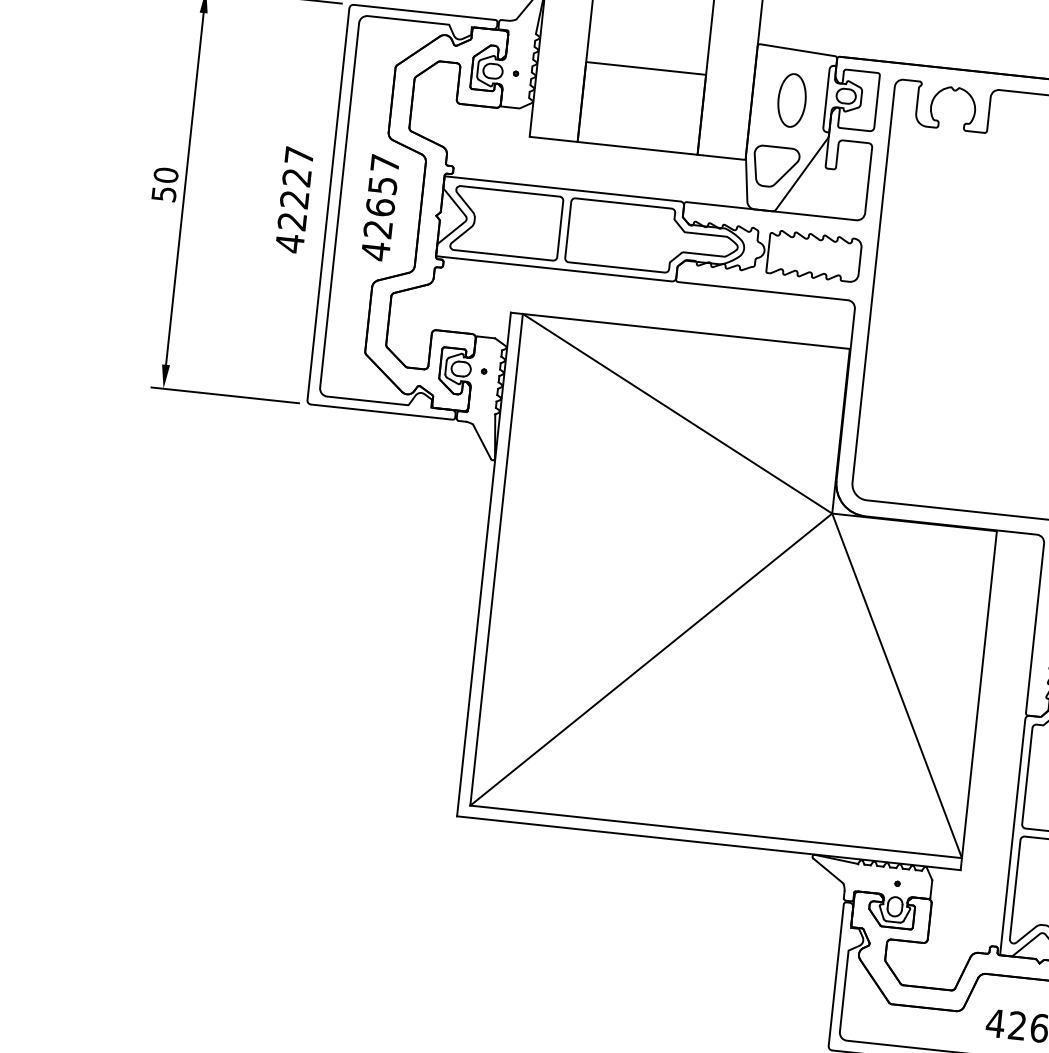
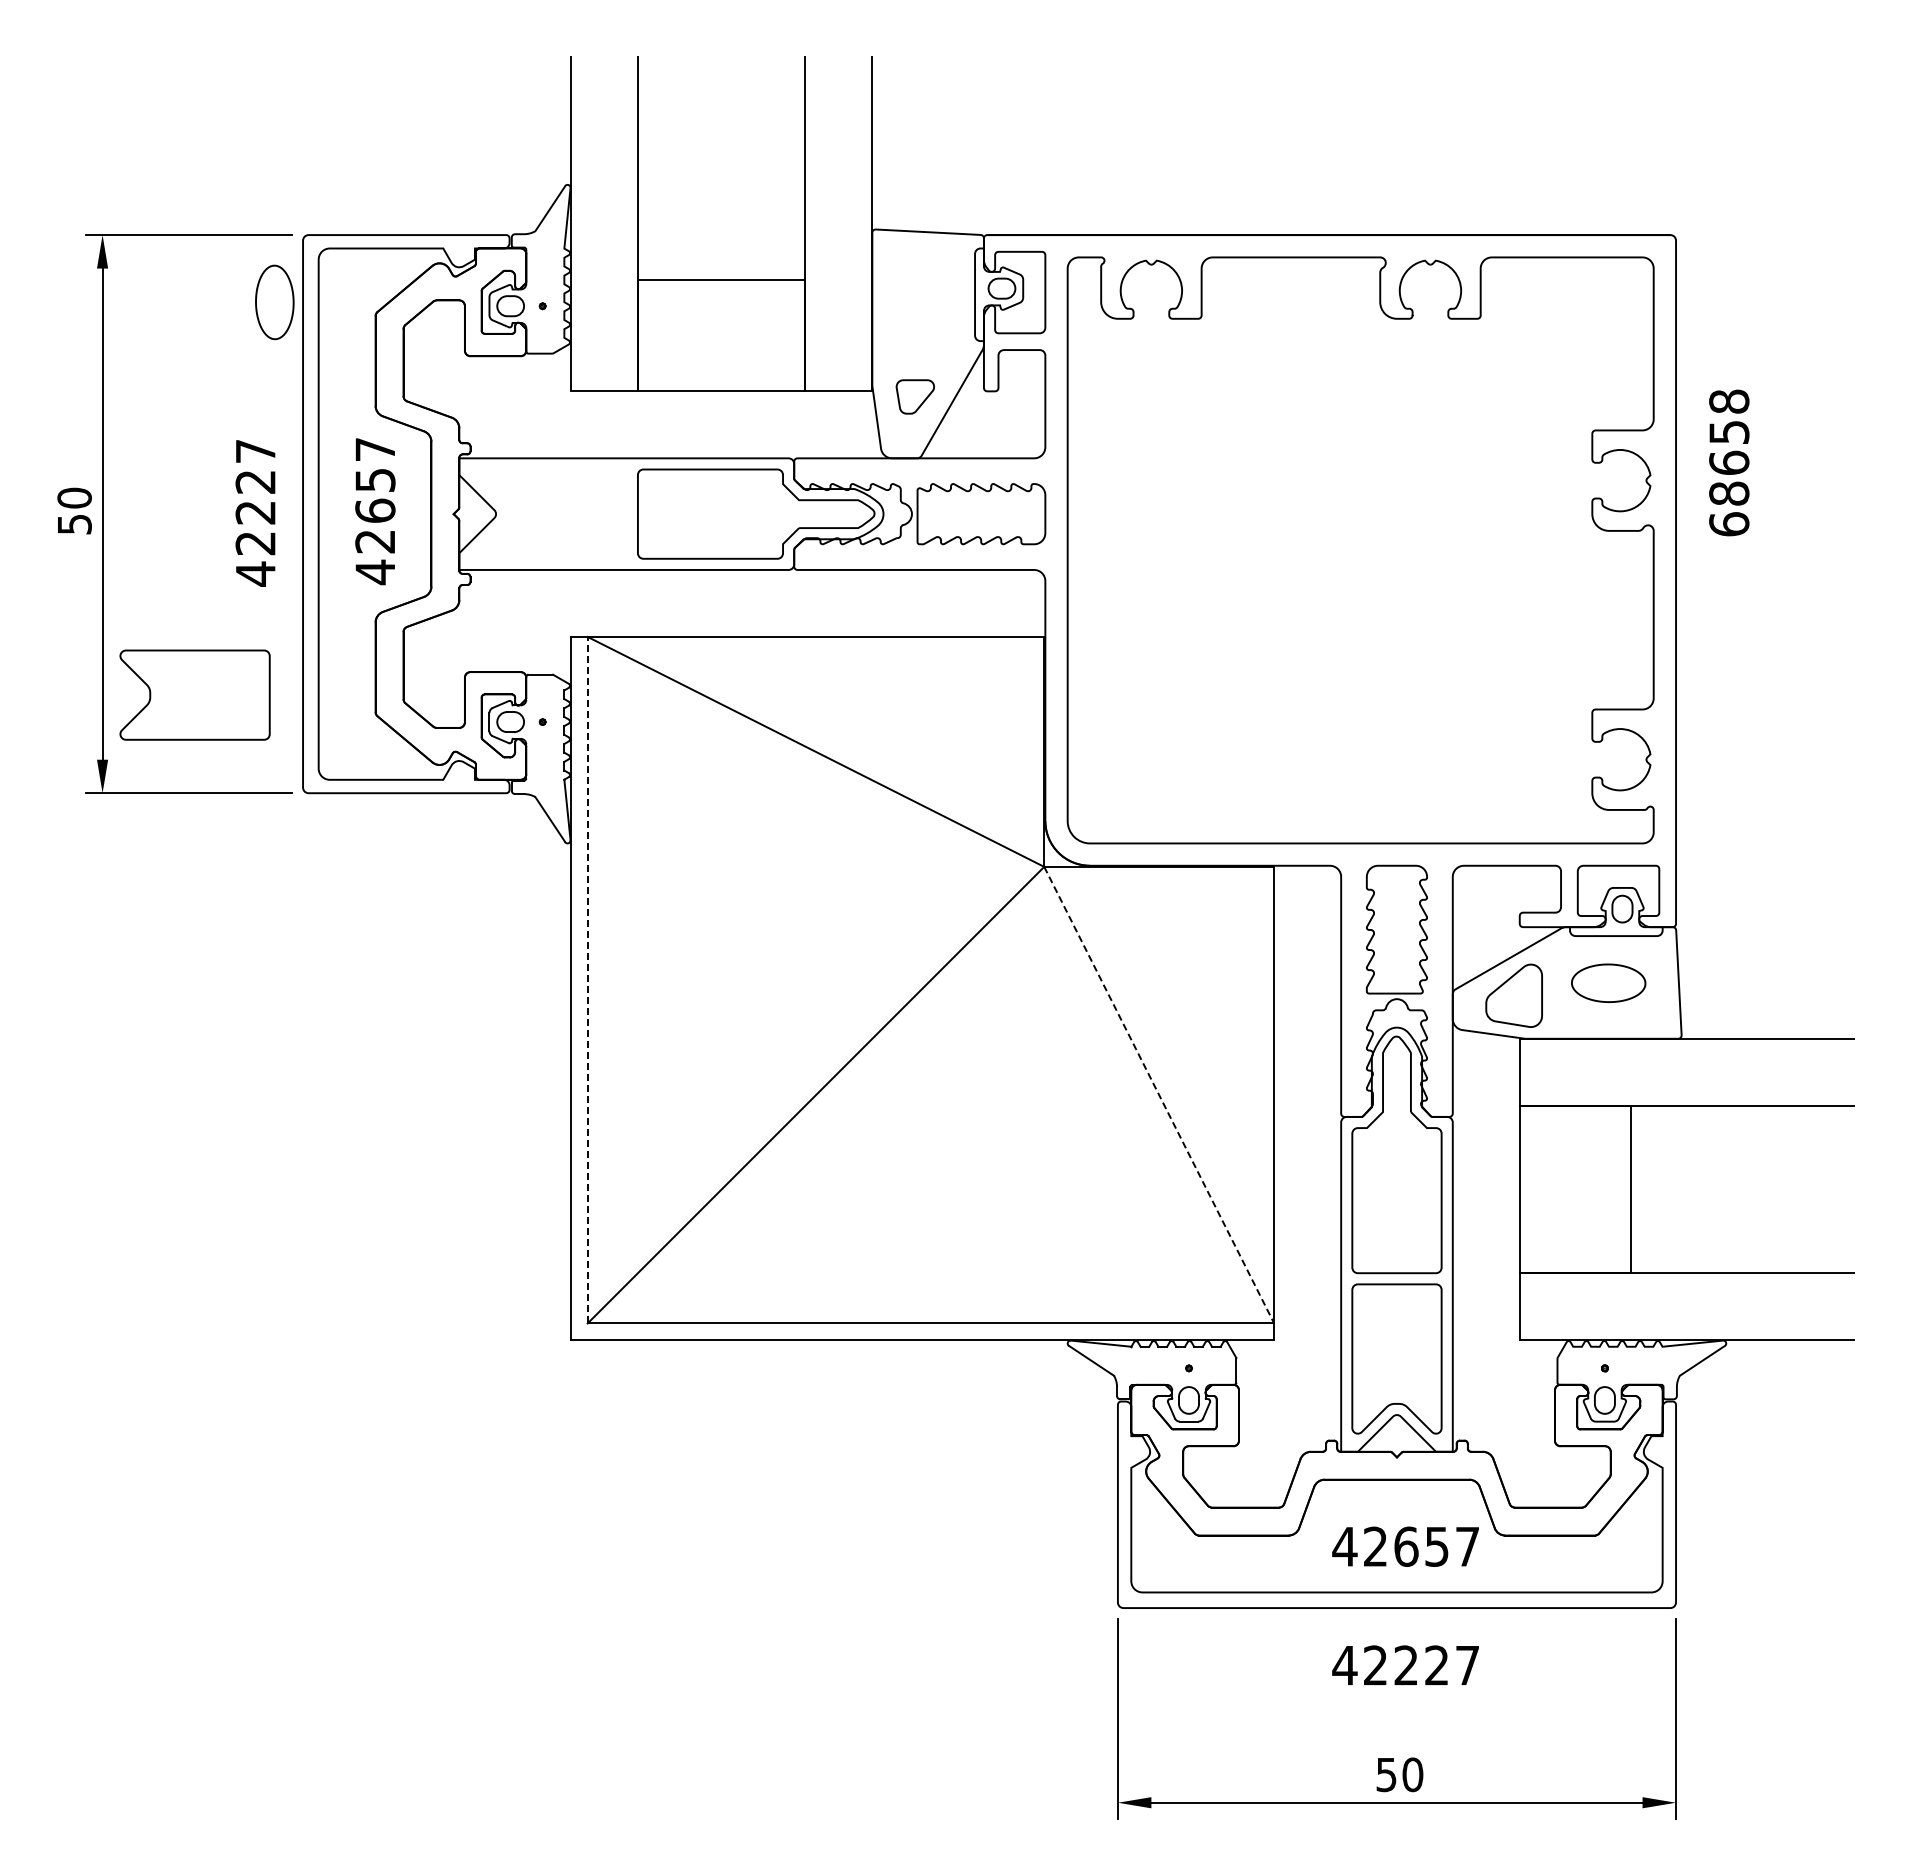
part: (791, 100) -> (274, 302), moved
part: (776, 166) -> (915, 396), size x0.6
part: (506, 222) -> (194, 694), moved
line: (496, 559) -> (587, 979), solid -> dashed
line: (897, 686) -> (1159, 1095), solid -> dashed

